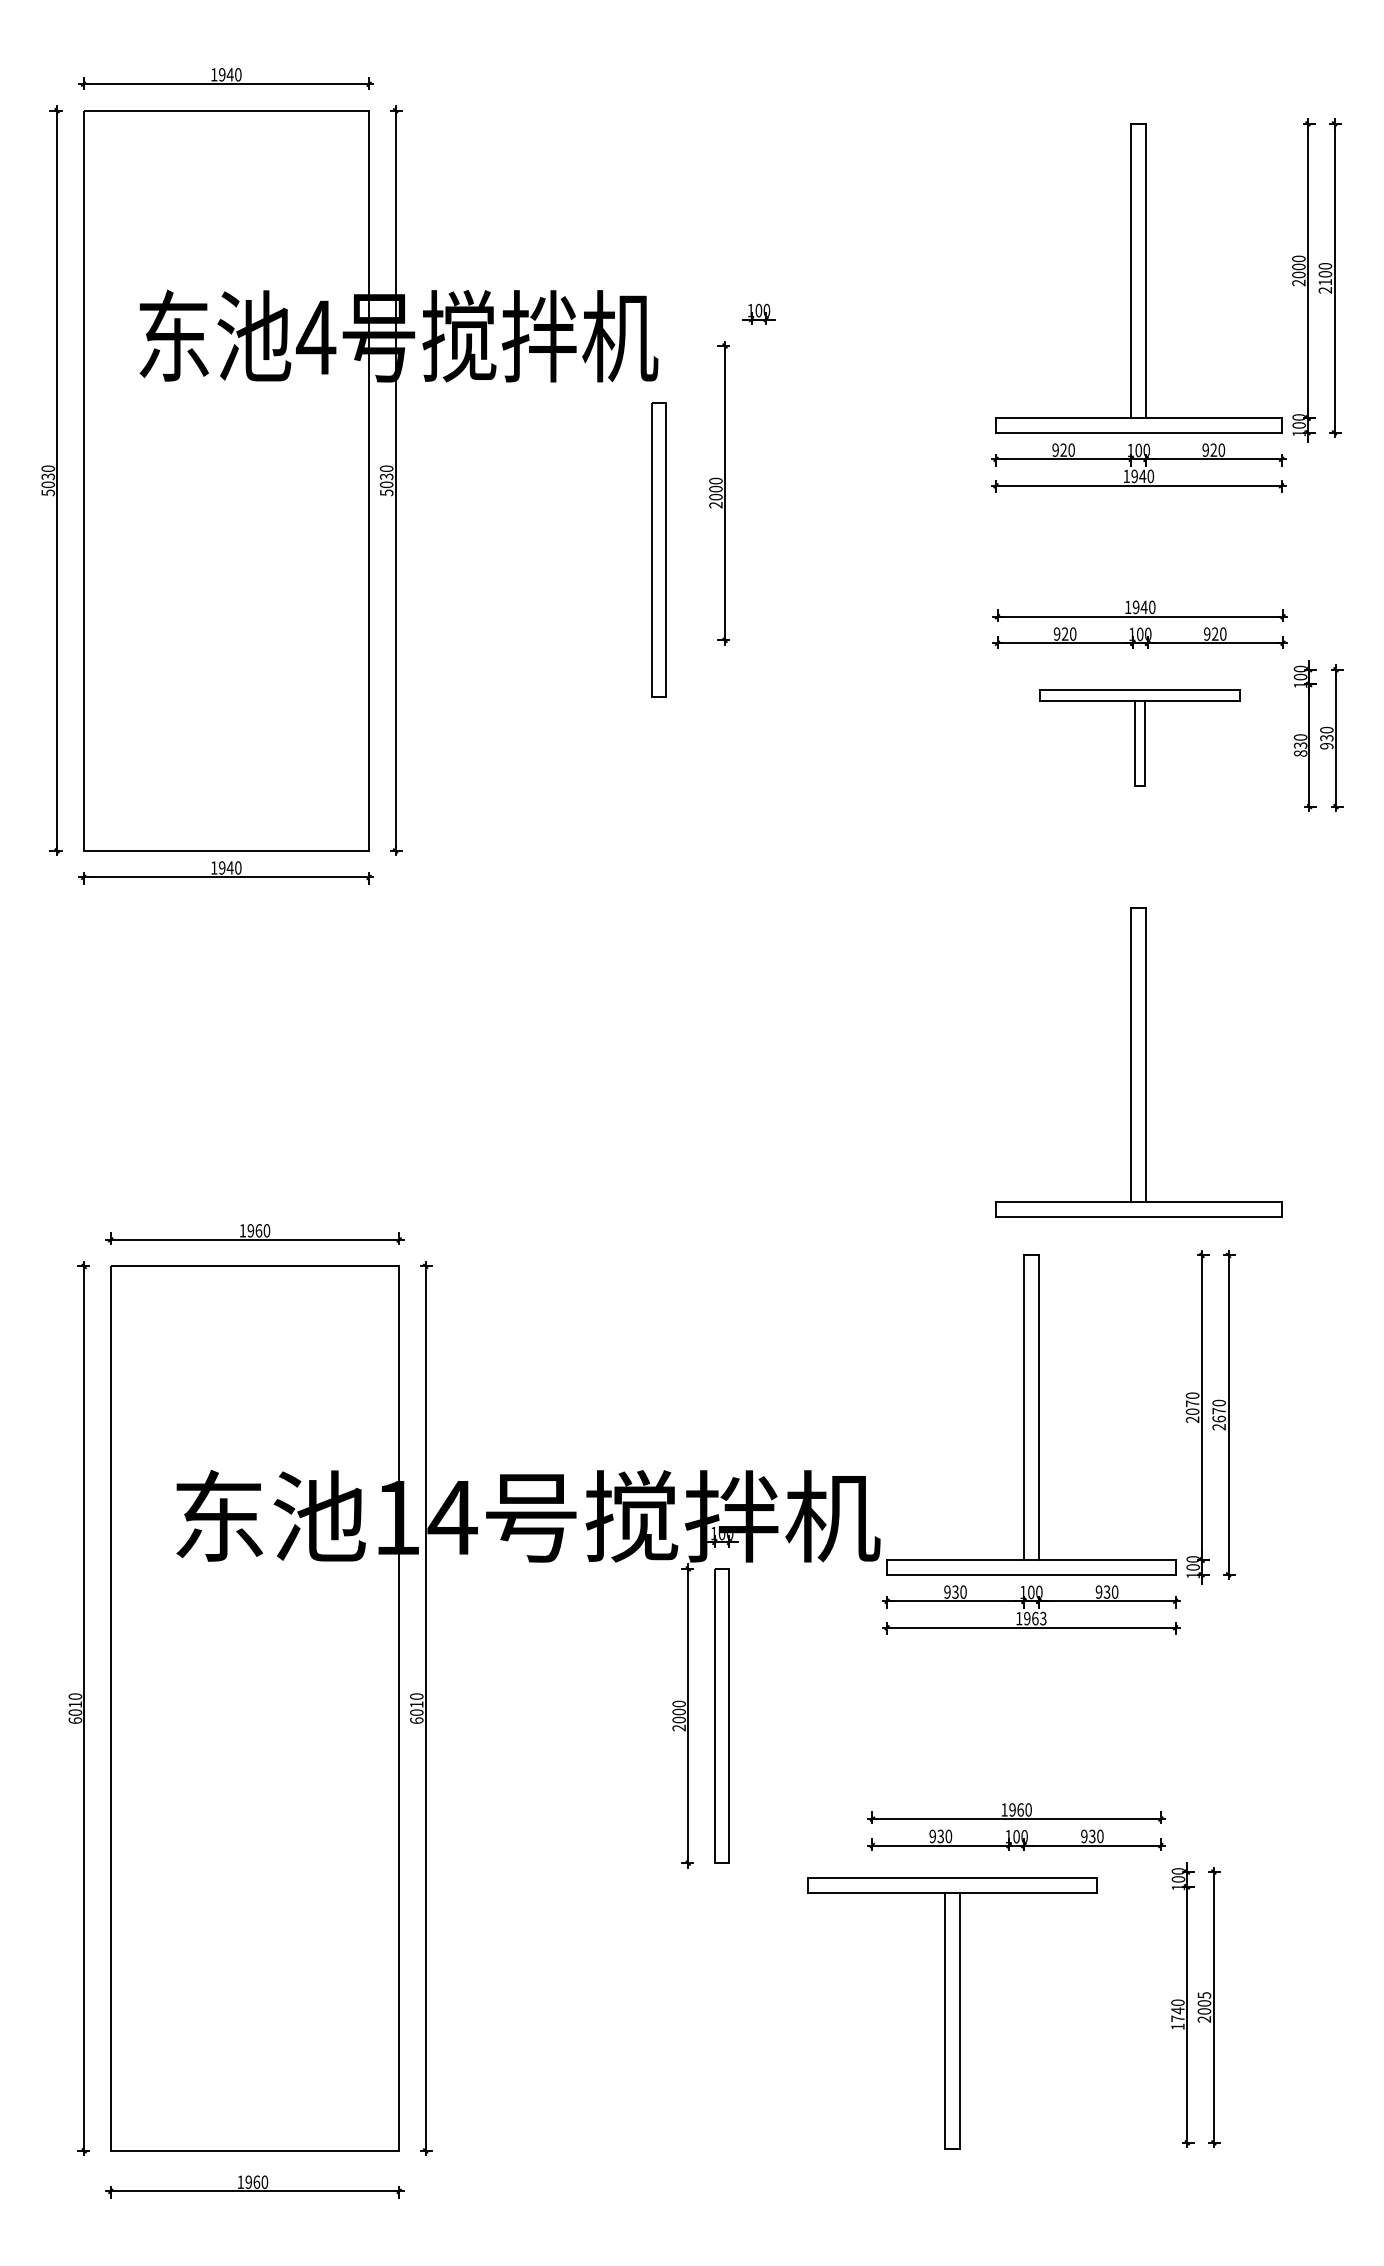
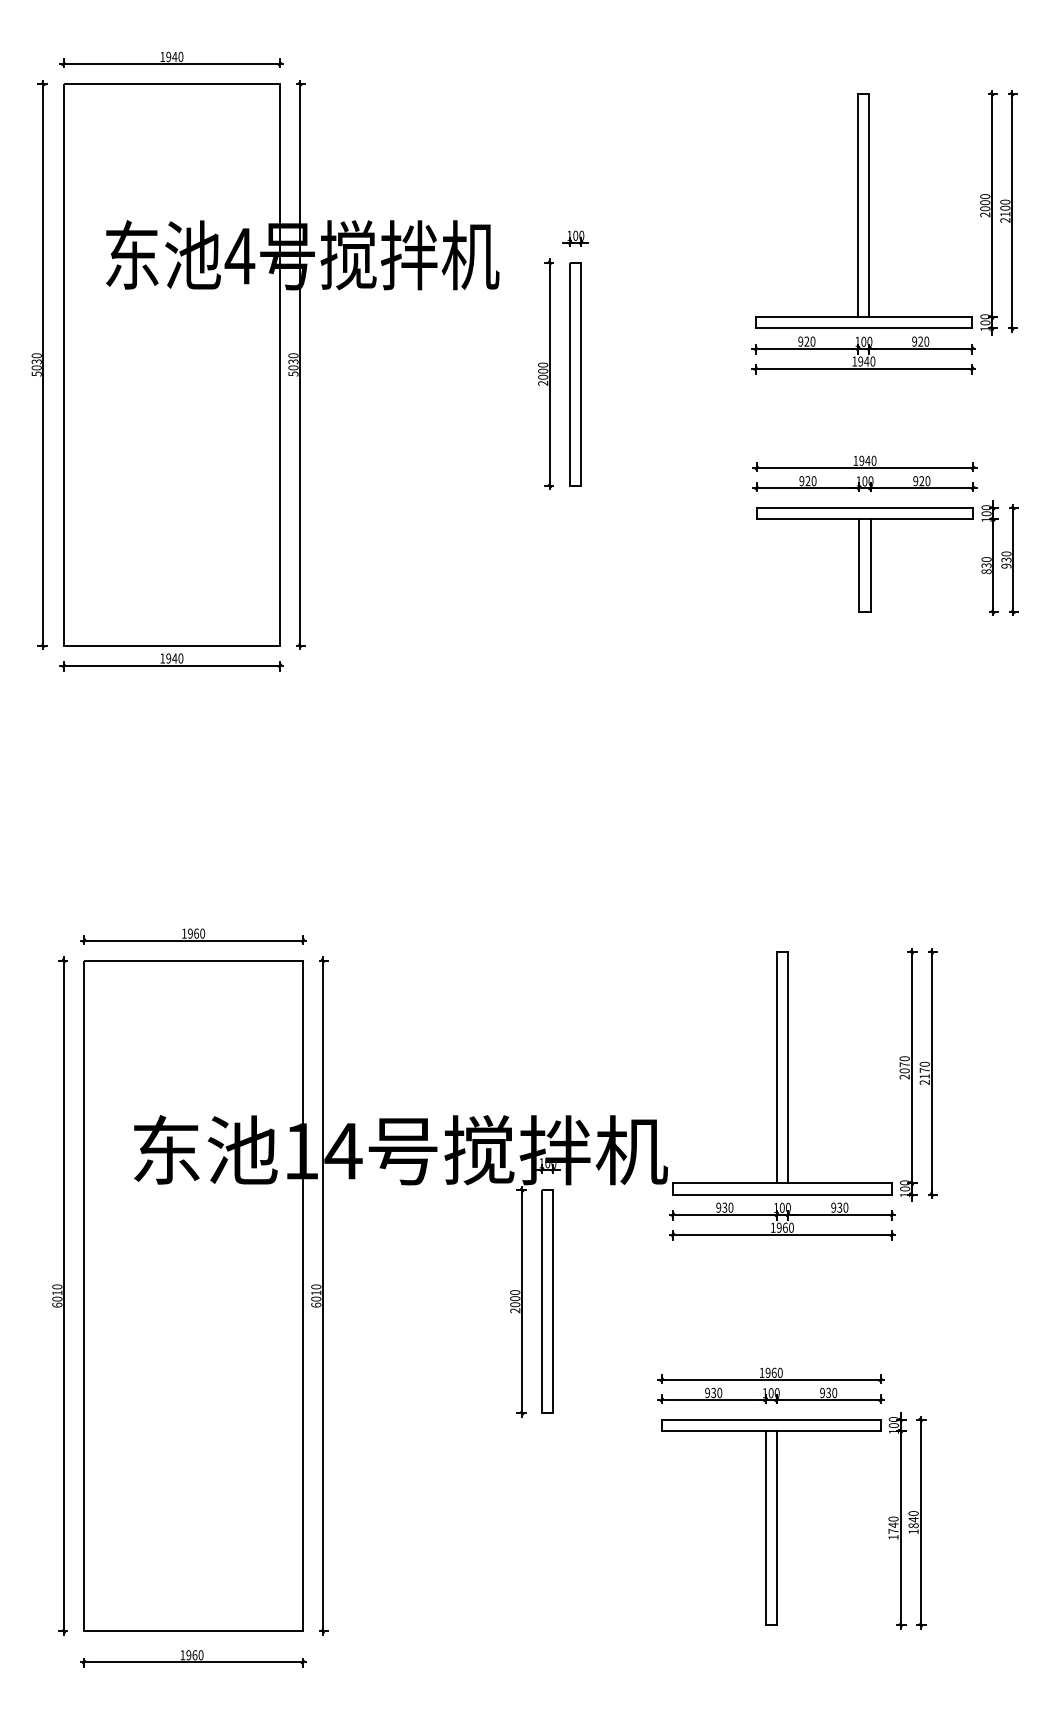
part: (658, 549) -> (575, 373), moved
part: (1140, 738) -> (865, 560), size x1.43
part: (1138, 1062) -> (863, 806), removed
text: (1218, 1418) -> (924, 1076), 2670 -> 2170
text: (1043, 1618) -> (791, 1227), 1963 -> 1960
text: (1204, 2007) -> (913, 1522), 2005 -> 1840
part: (952, 2013) -> (771, 1522), moved

